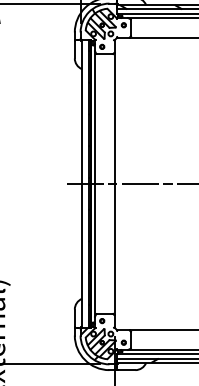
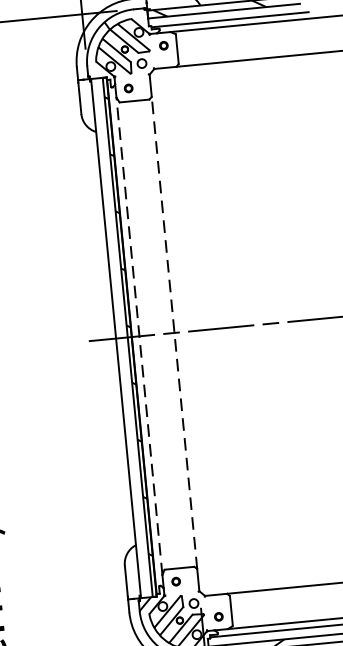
line: (114, 183) -> (174, 332), solid -> dashed
line: (95, 184) -> (140, 337), solid -> dashed

